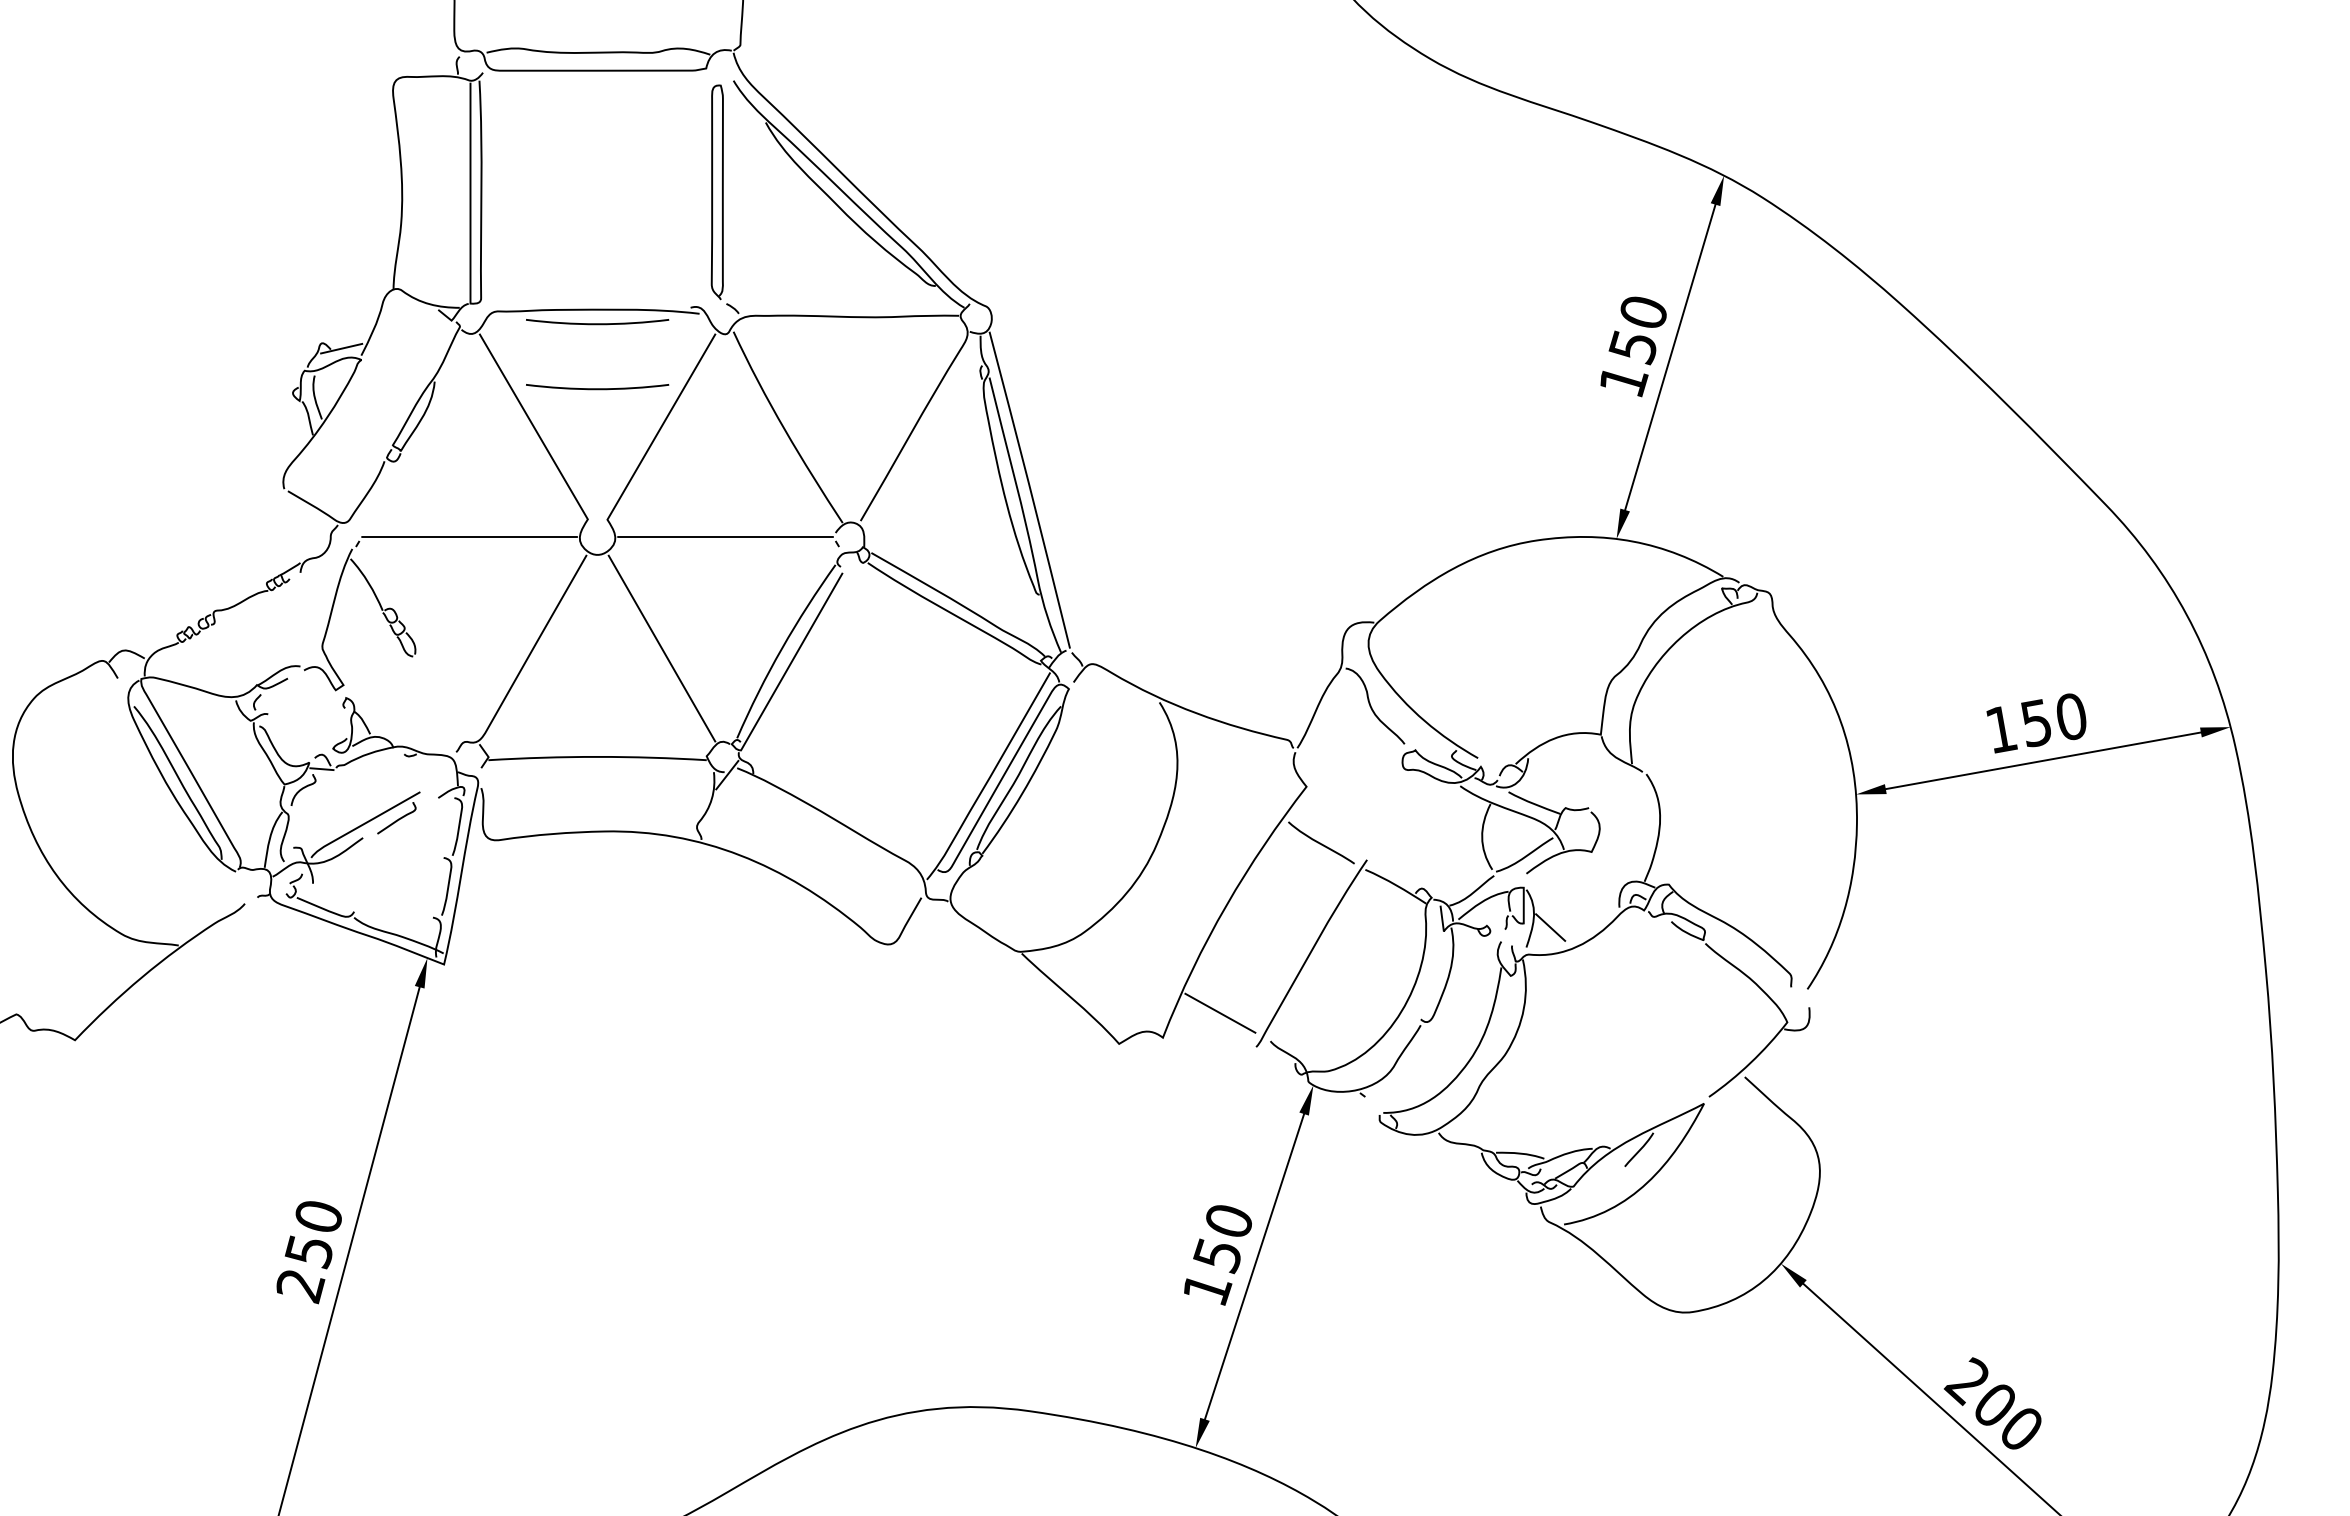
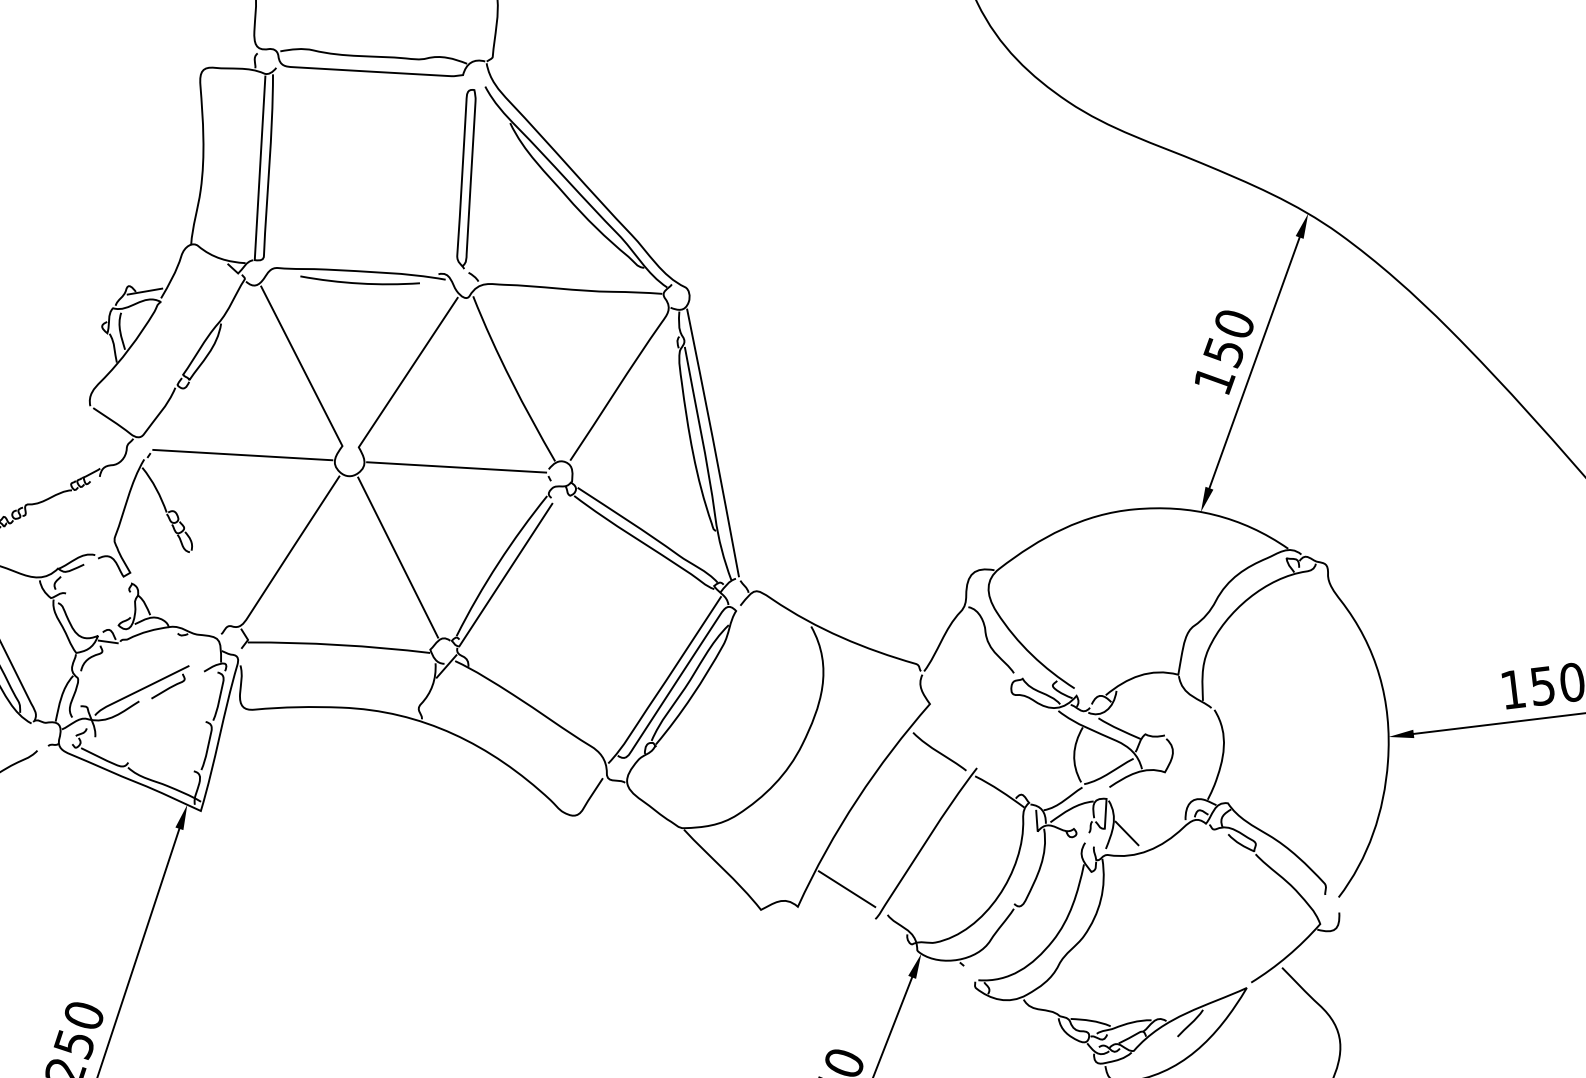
curve: (597, 388) -> (356, 337), removed

